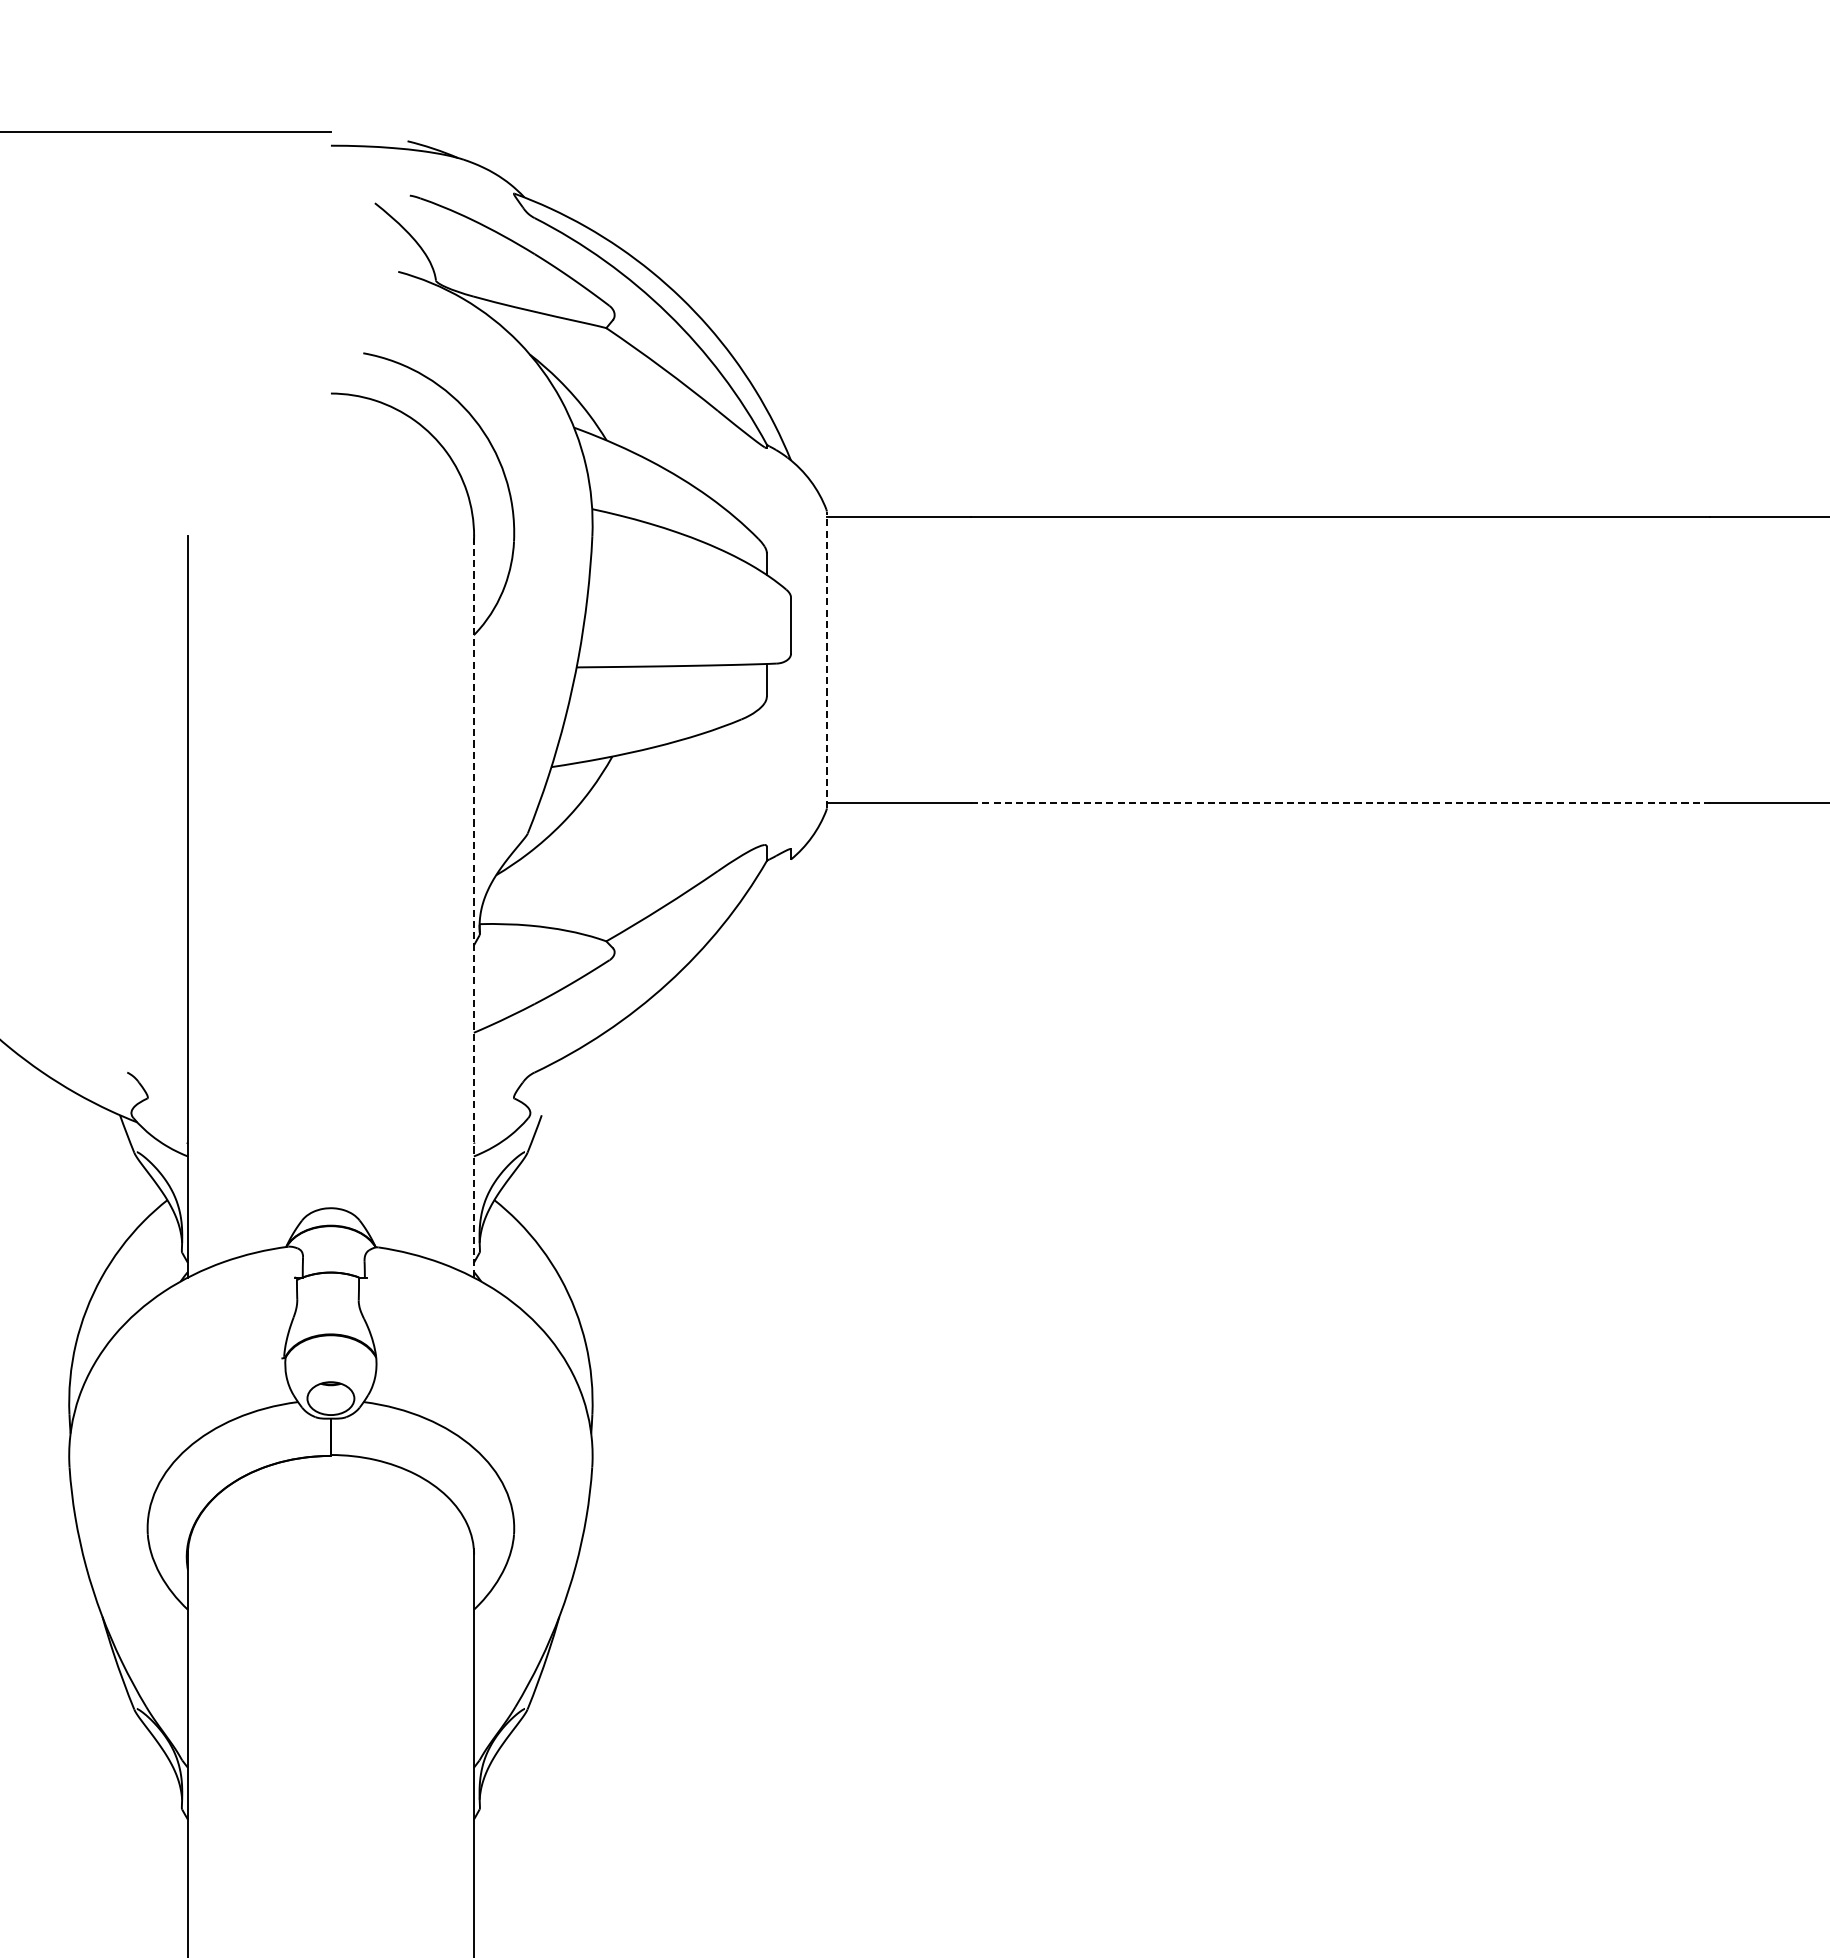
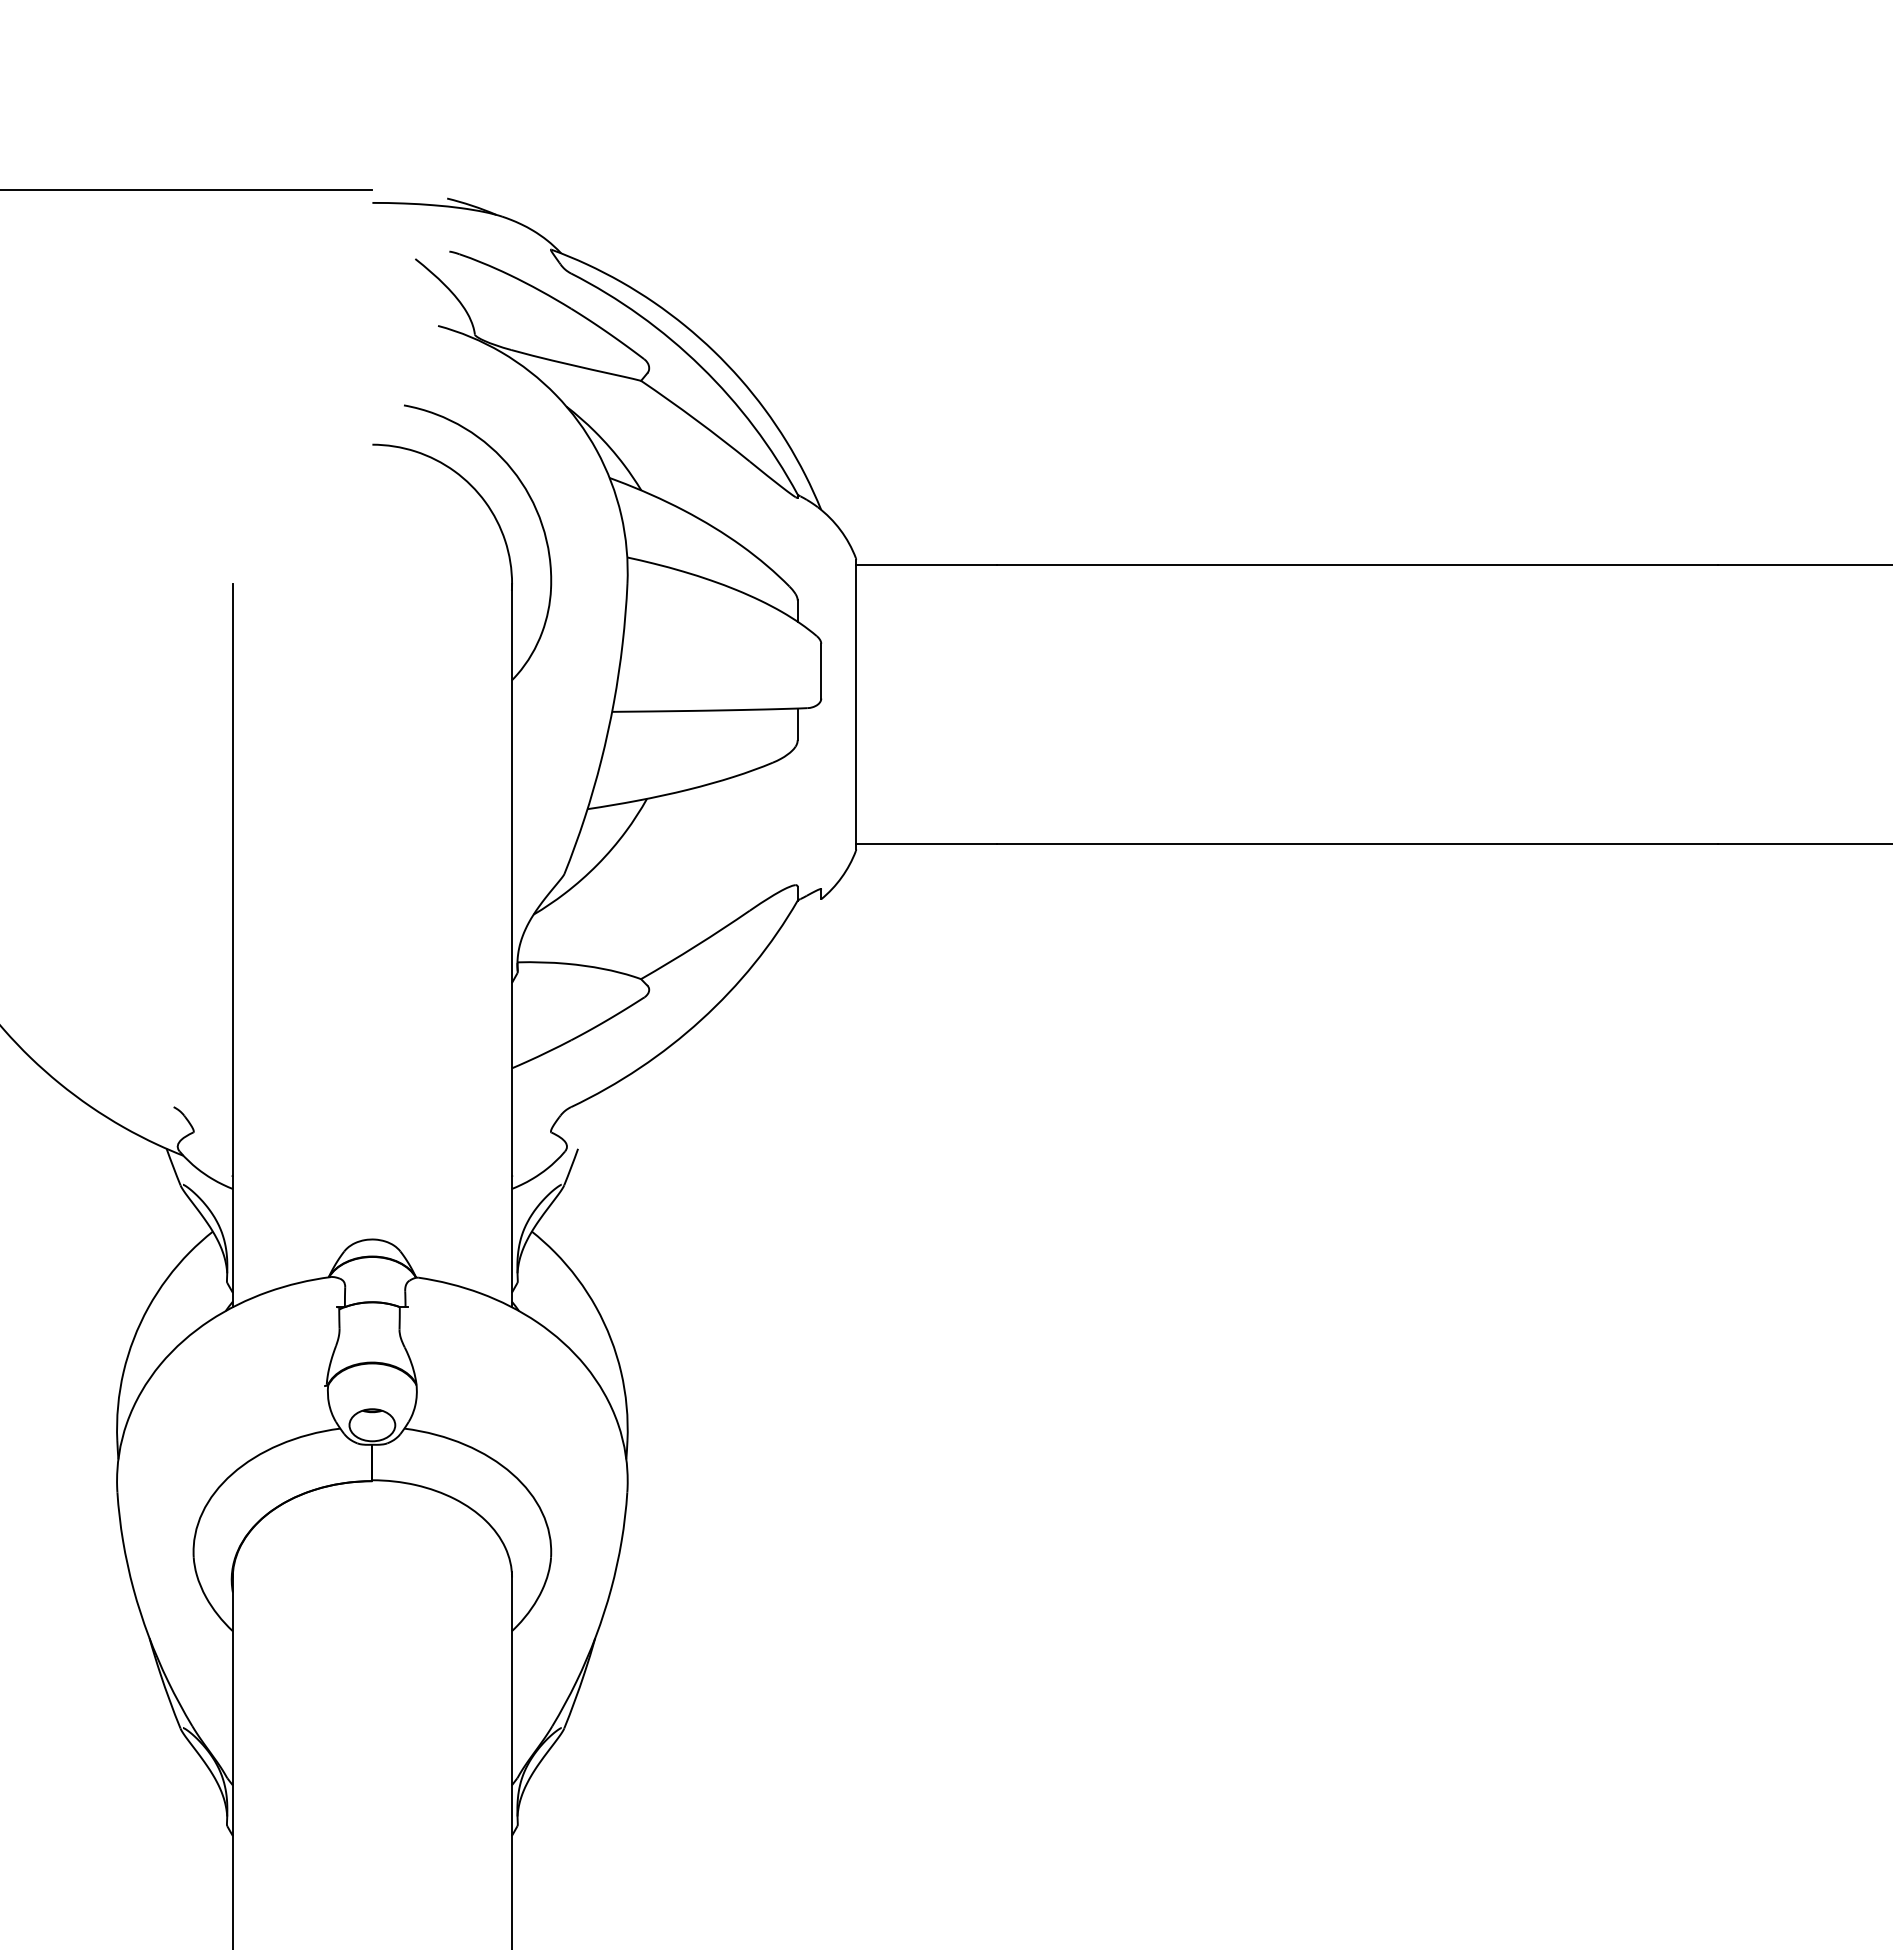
line: (827, 659) -> (856, 704), dashed -> solid
line: (1340, 803) -> (1357, 844), dashed -> solid
line: (473, 906) -> (511, 945), dashed -> solid

